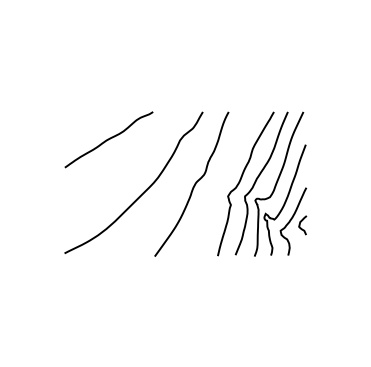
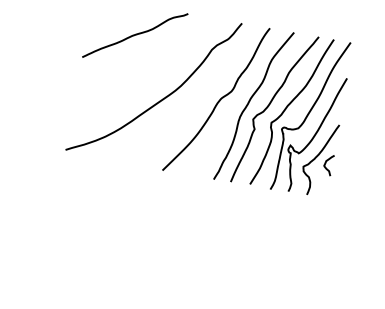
curve: (222, 182) -> (249, 103), added

